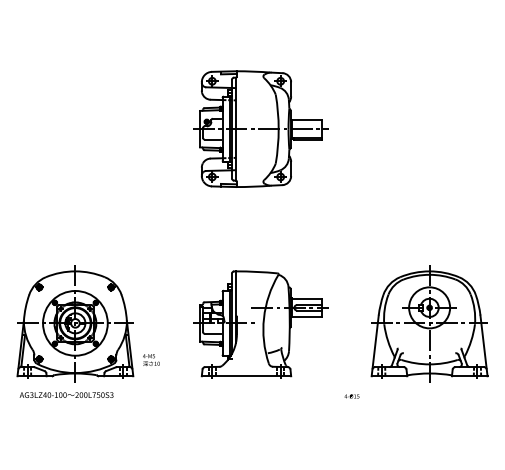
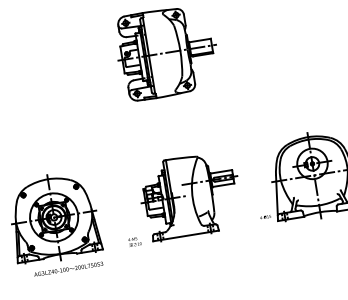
text: (151, 360) -> (135, 242), moved
text: (66, 394) -> (68, 268), moved
text: (351, 396) -> (265, 217), moved

